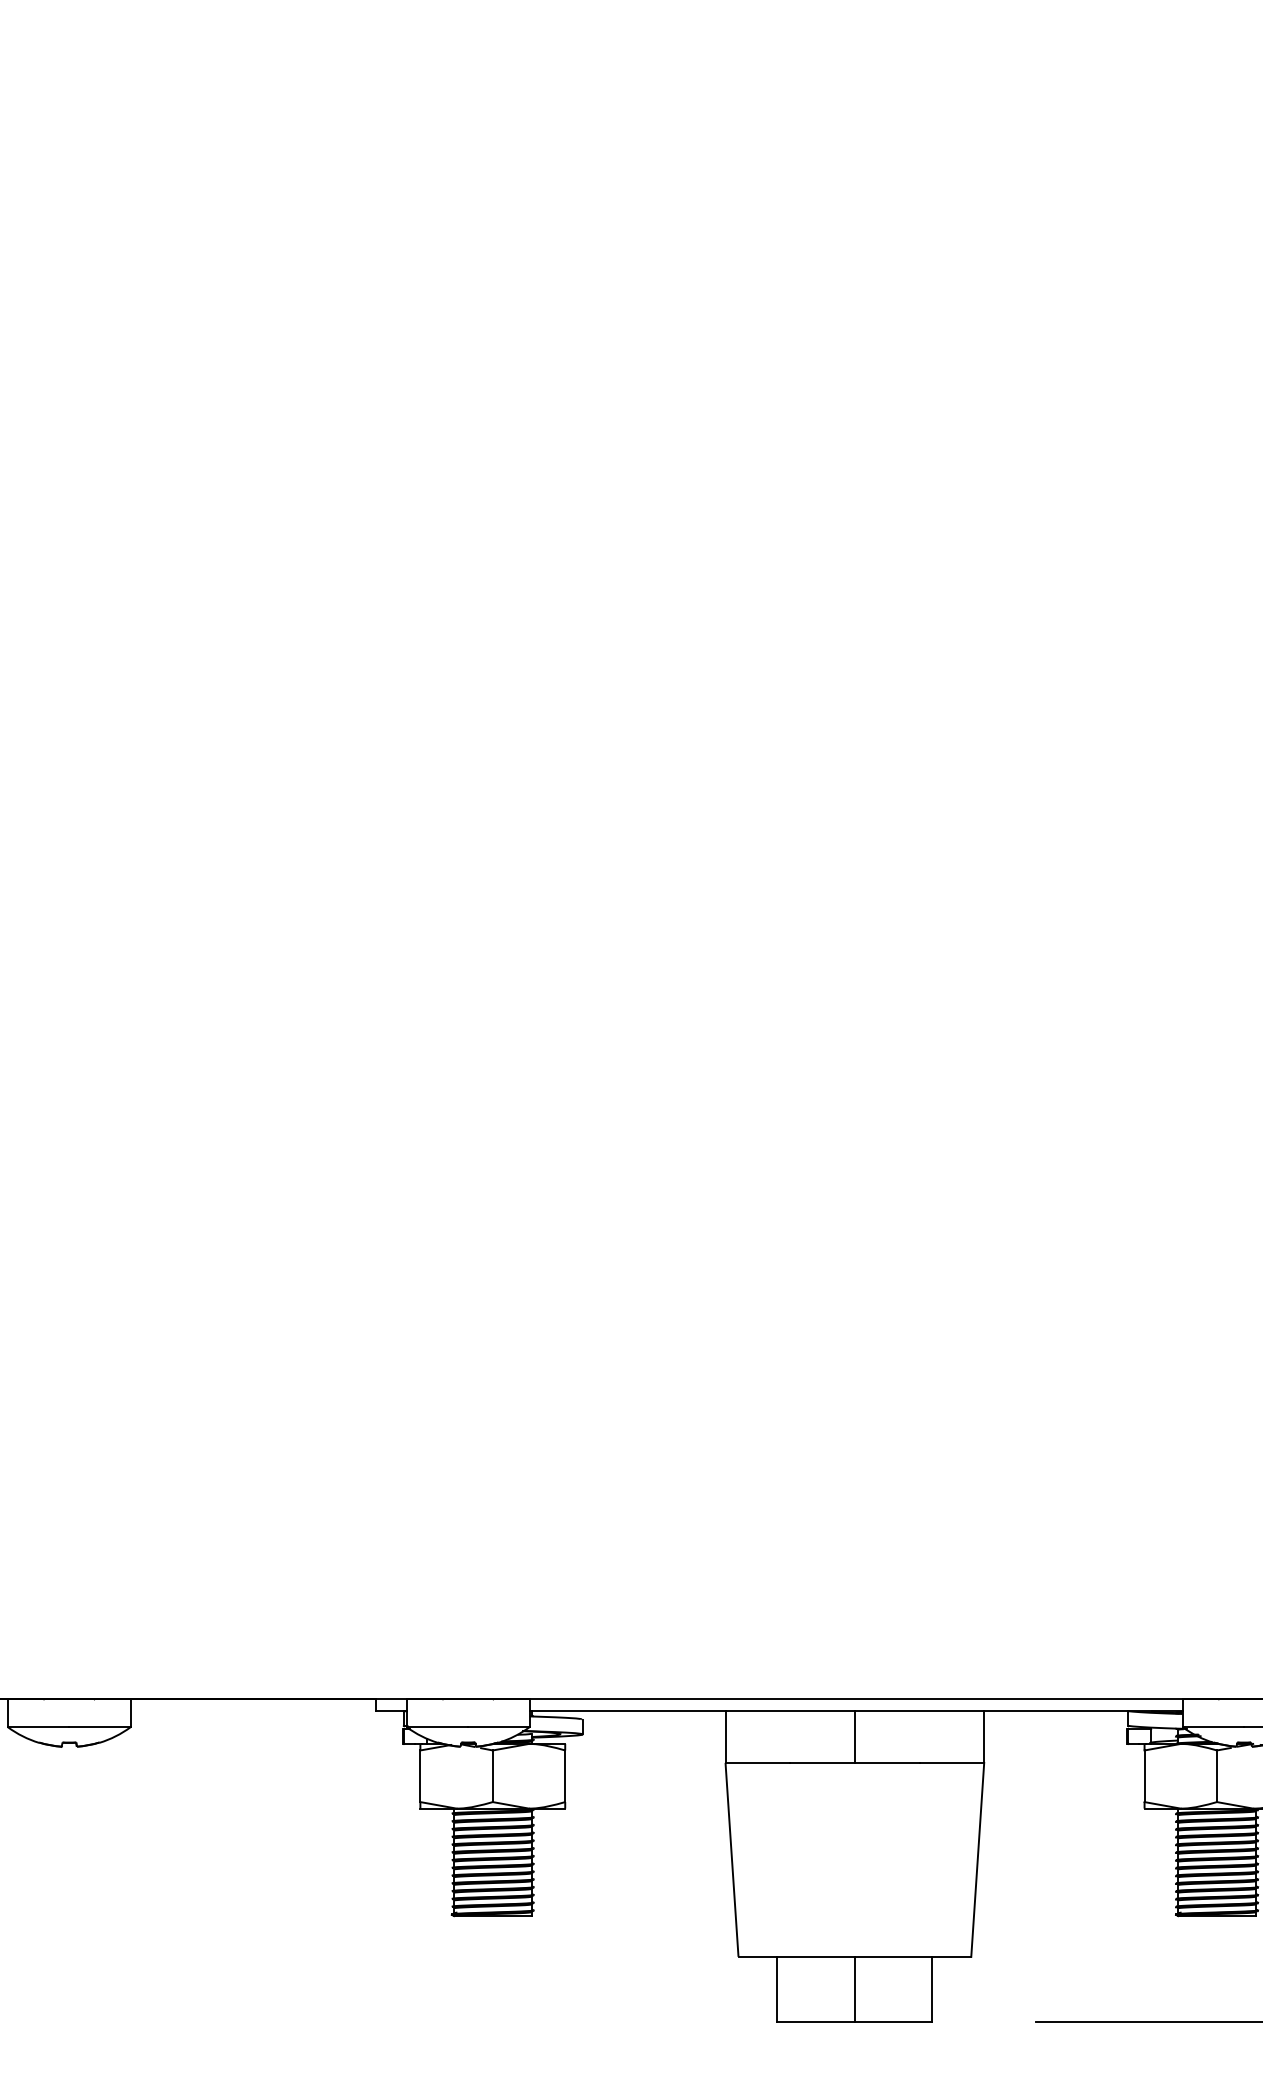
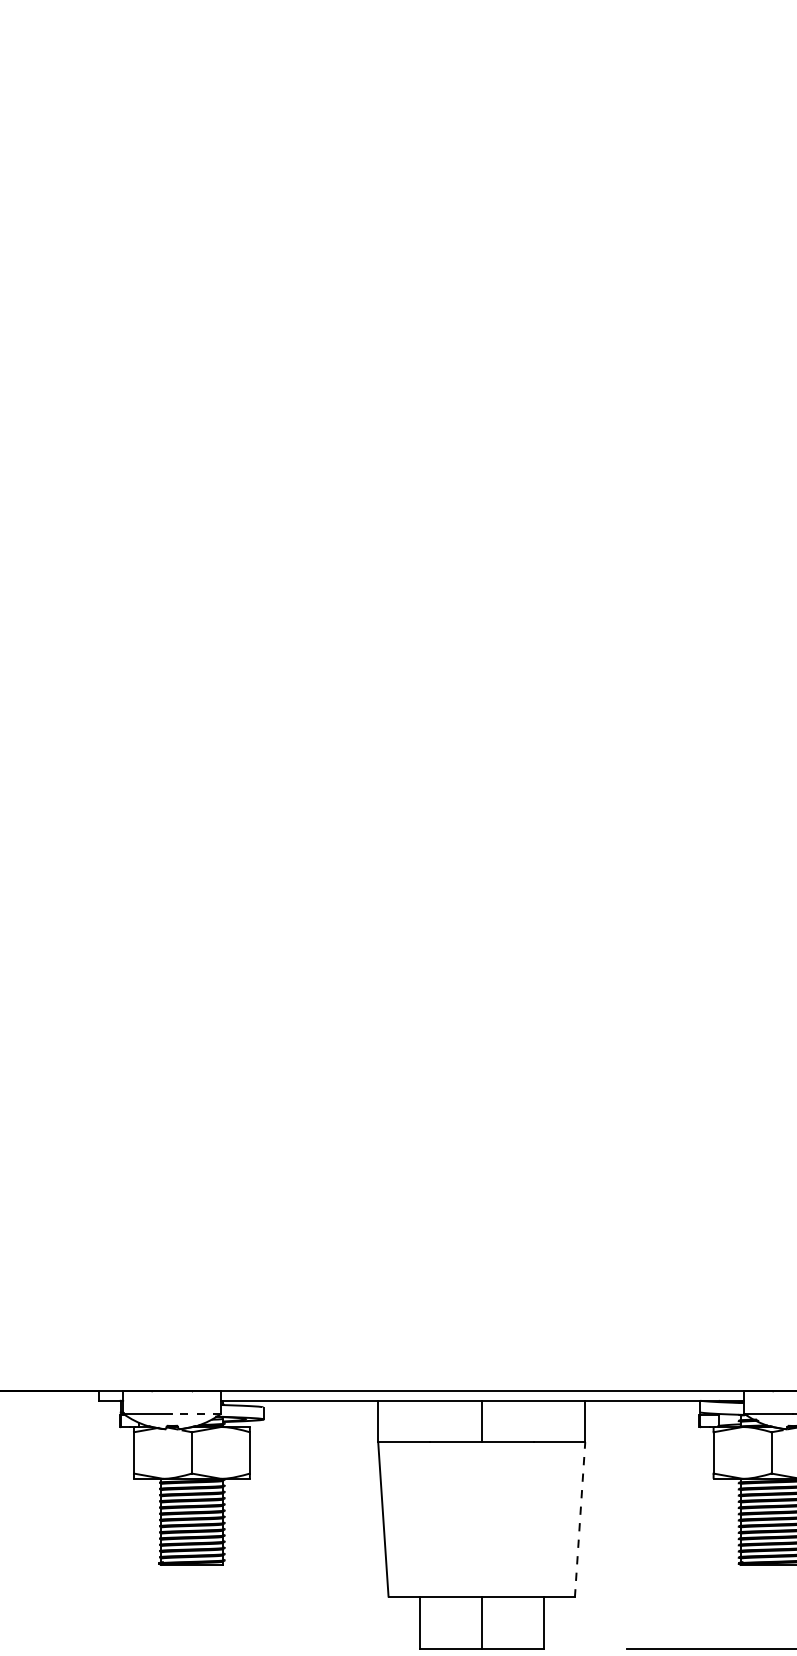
line: (498, 1727) -> (196, 1413), solid -> dashed
line: (977, 1859) -> (579, 1519), solid -> dashed

